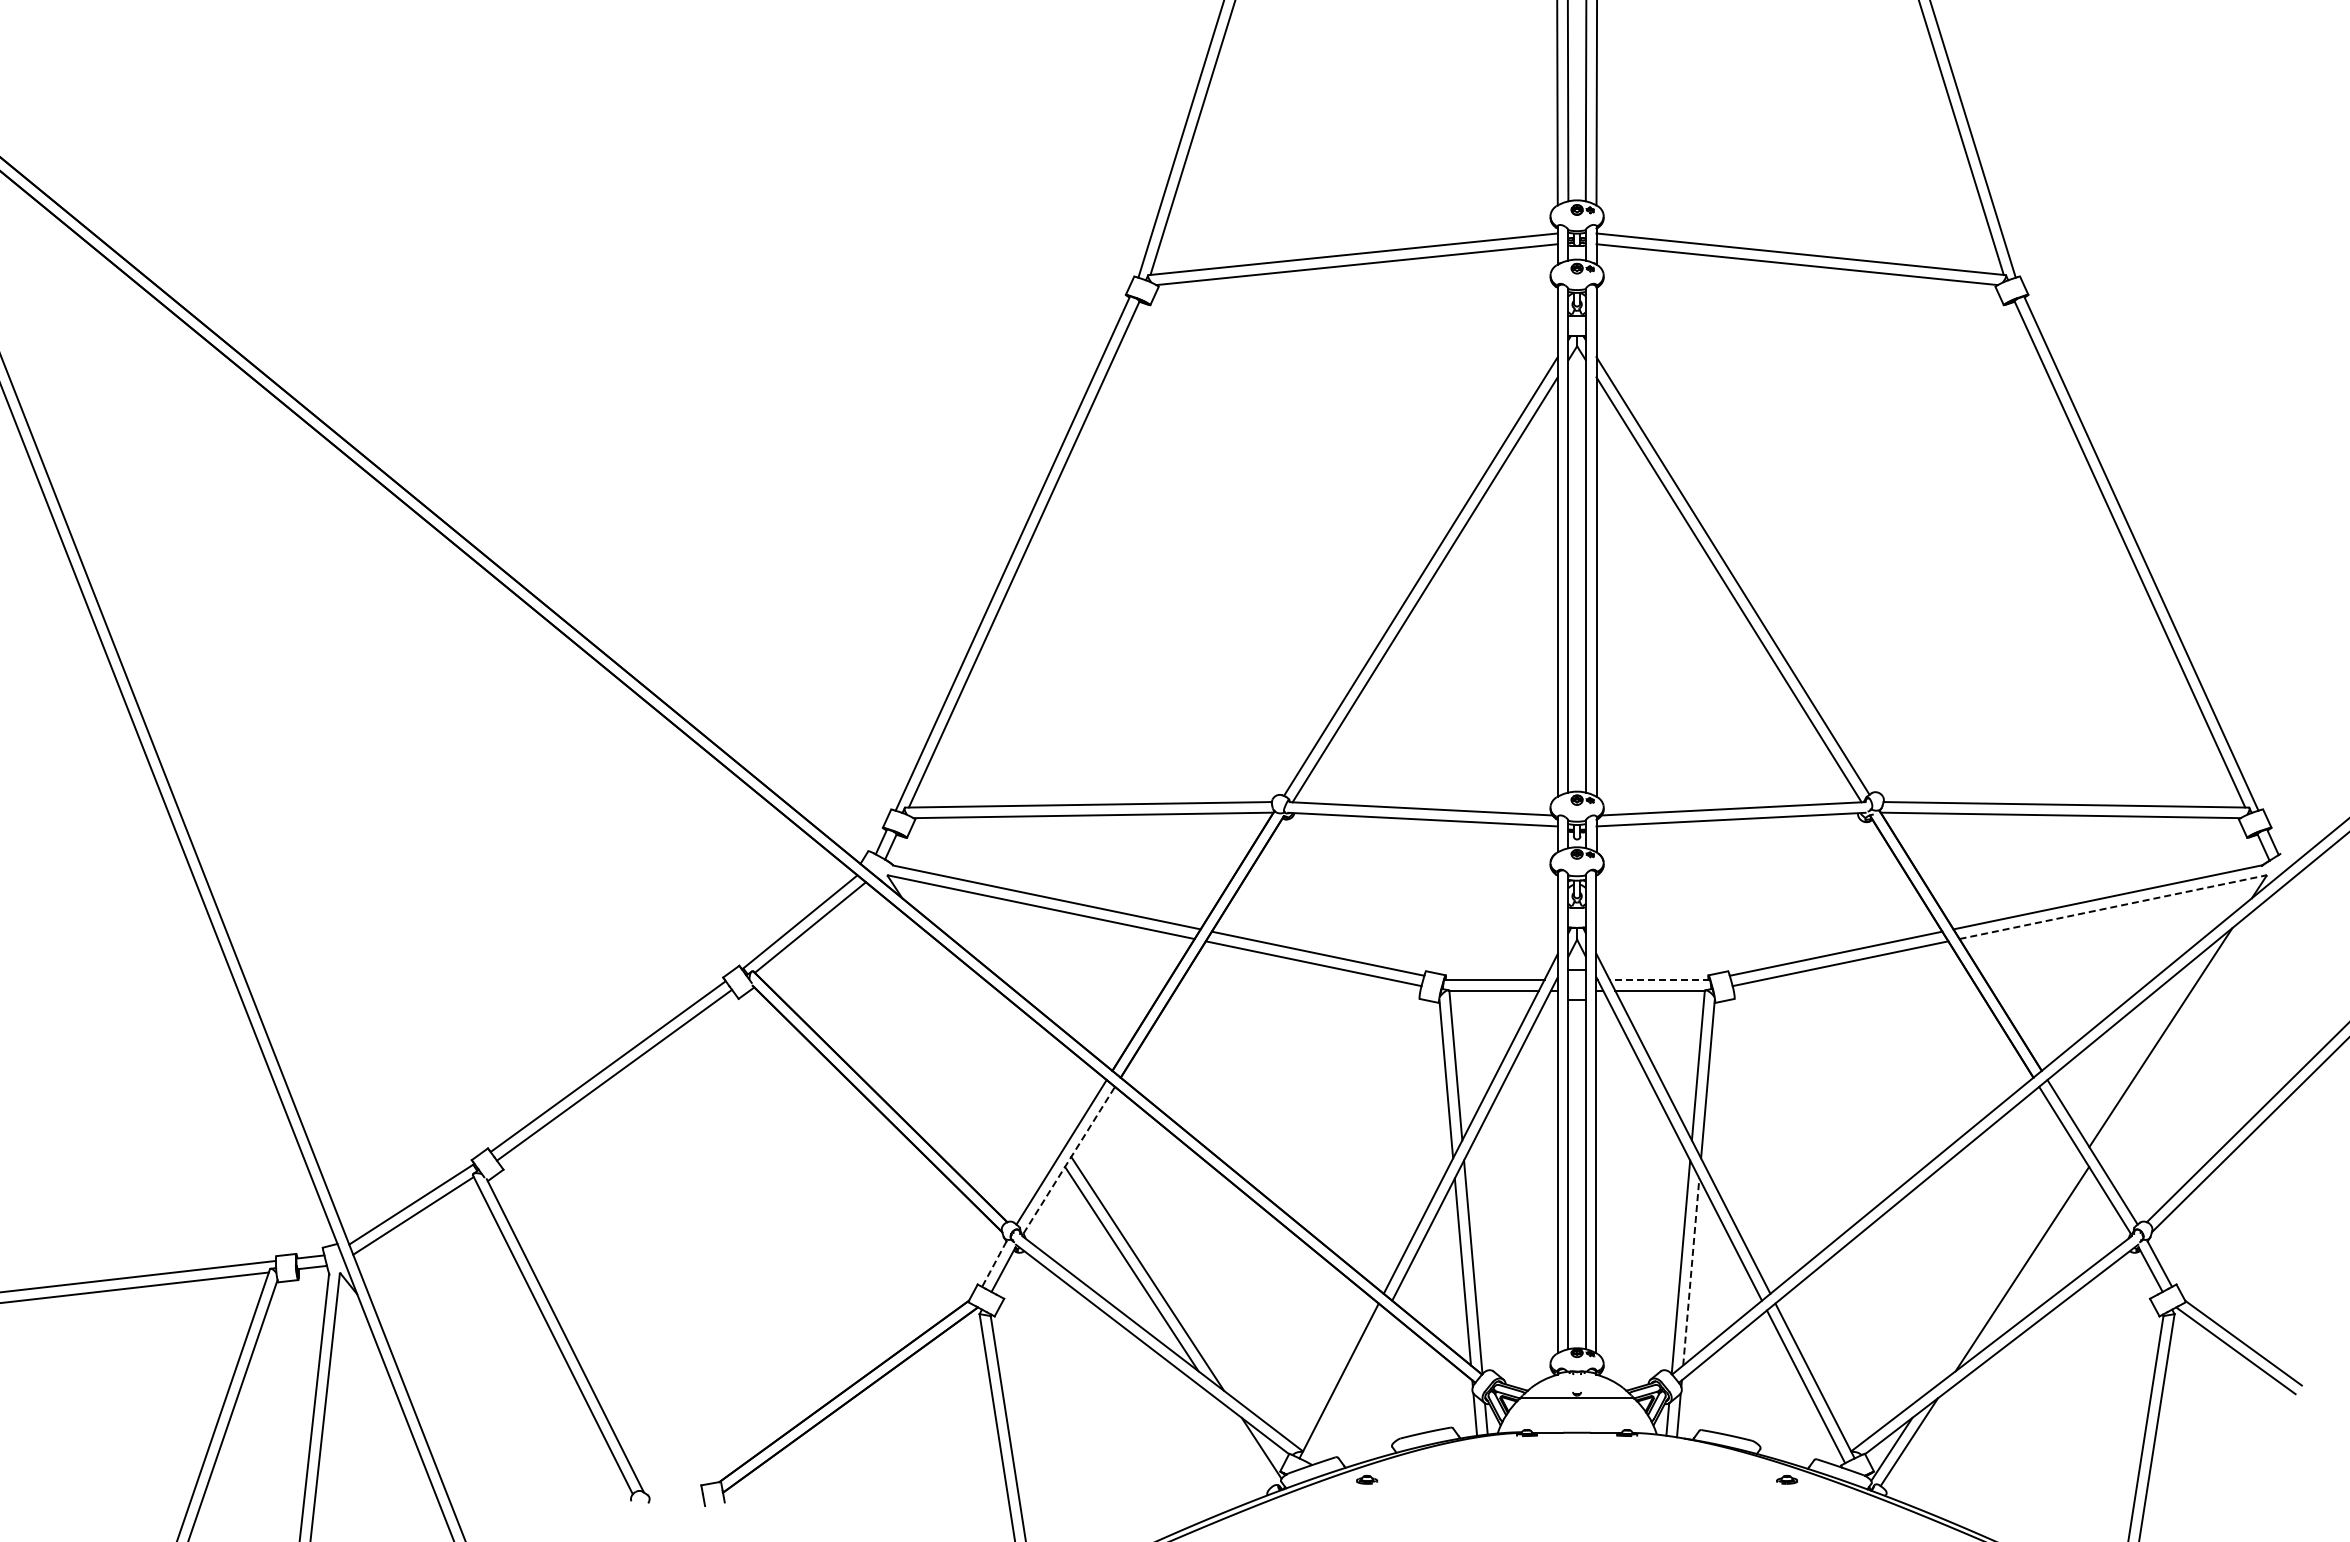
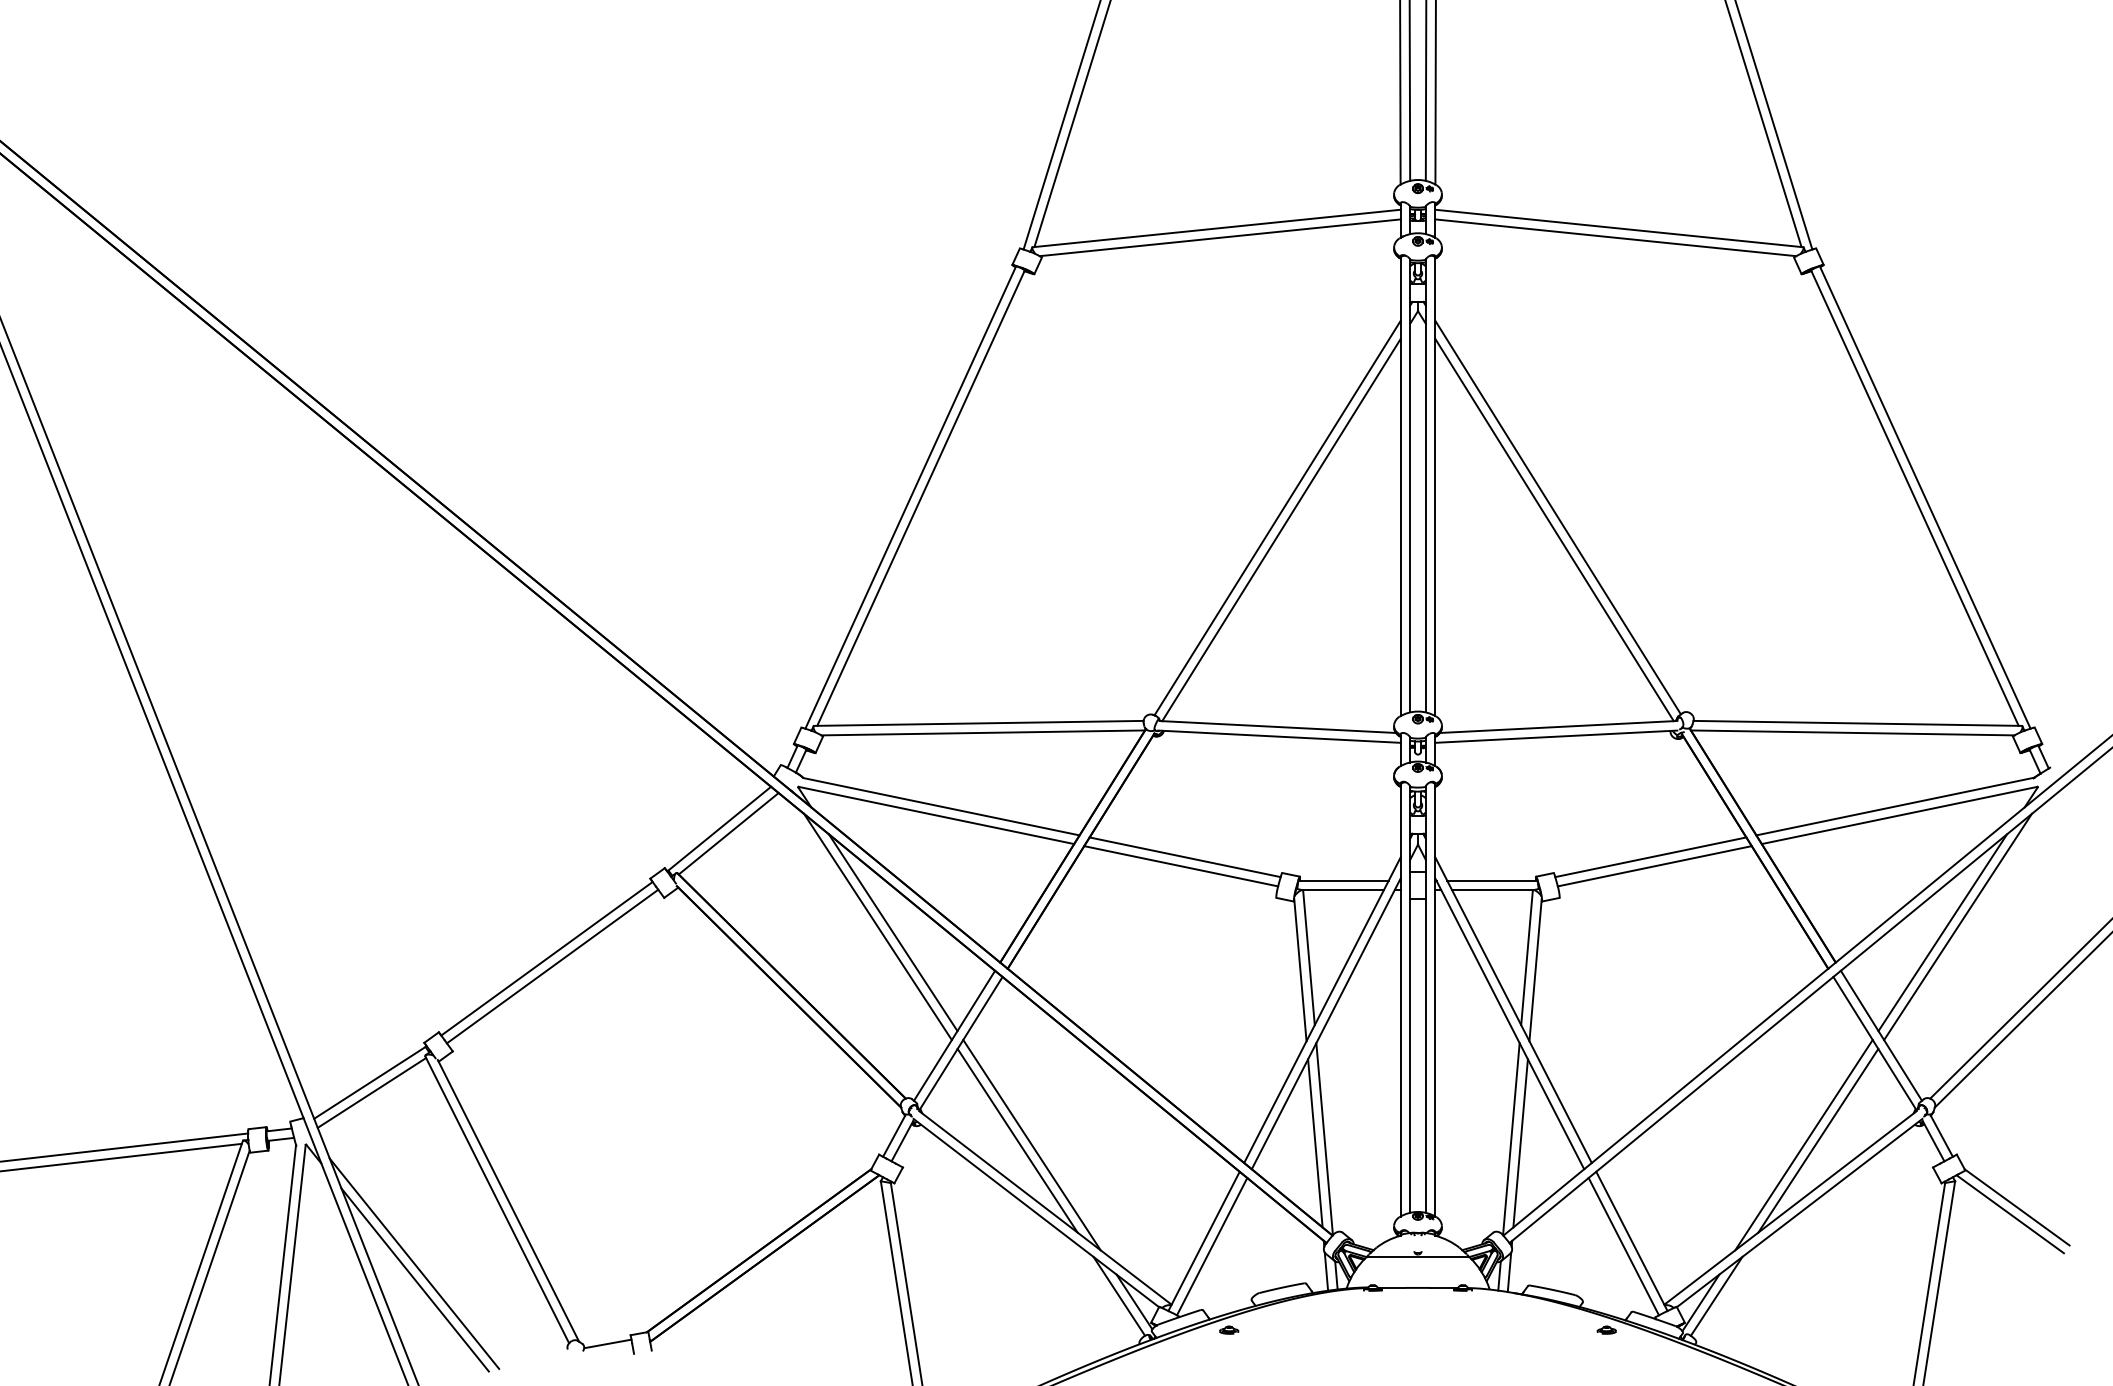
line: (2112, 907) -> (1899, 815), dashed -> solid
line: (1659, 979) -> (1492, 880), dashed -> solid
line: (976, 1031) -> (878, 927), added
line: (2177, 1031) -> (1957, 927), added
line: (992, 1037) -> (892, 932), added
line: (1069, 1159) -> (961, 1042), dashed -> solid
line: (994, 1264) -> (894, 1136), dashed -> solid
line: (1691, 1271) -> (1520, 1142), dashed -> solid
line: (2006, 1273) -> (1804, 1144), added
line: (1348, 1386) -> (1212, 1246), added
line: (460, 1405) -> (414, 1263), added
line: (461, 1423) -> (415, 1279), added
line: (1244, 1441) -> (1118, 1295), added
line: (676, 1494) -> (608, 1343), added

